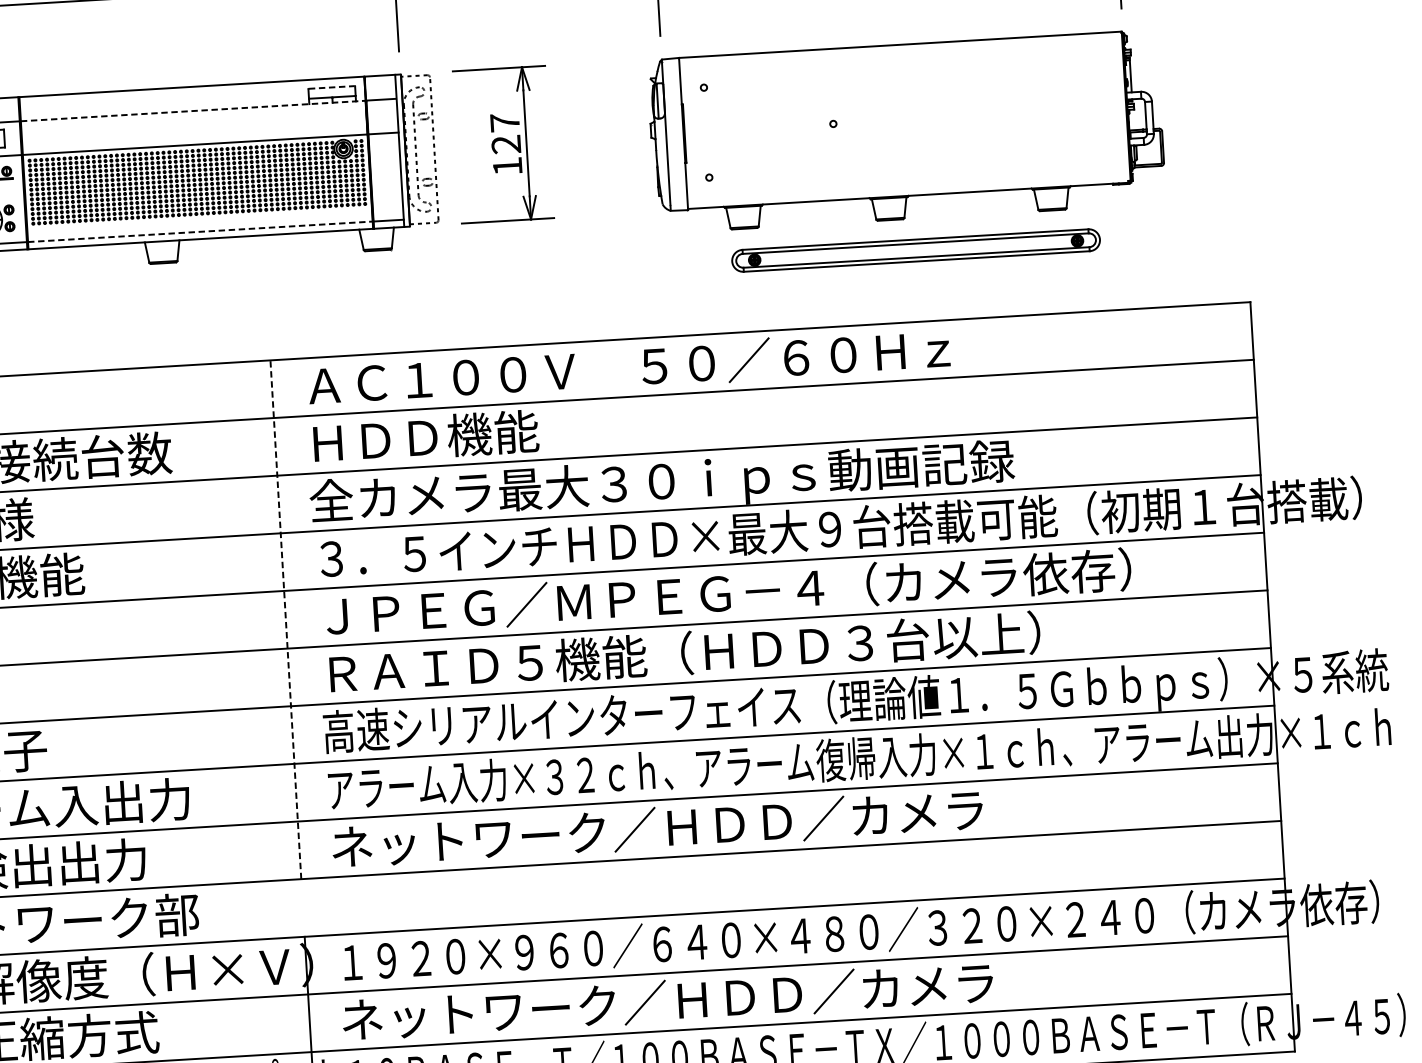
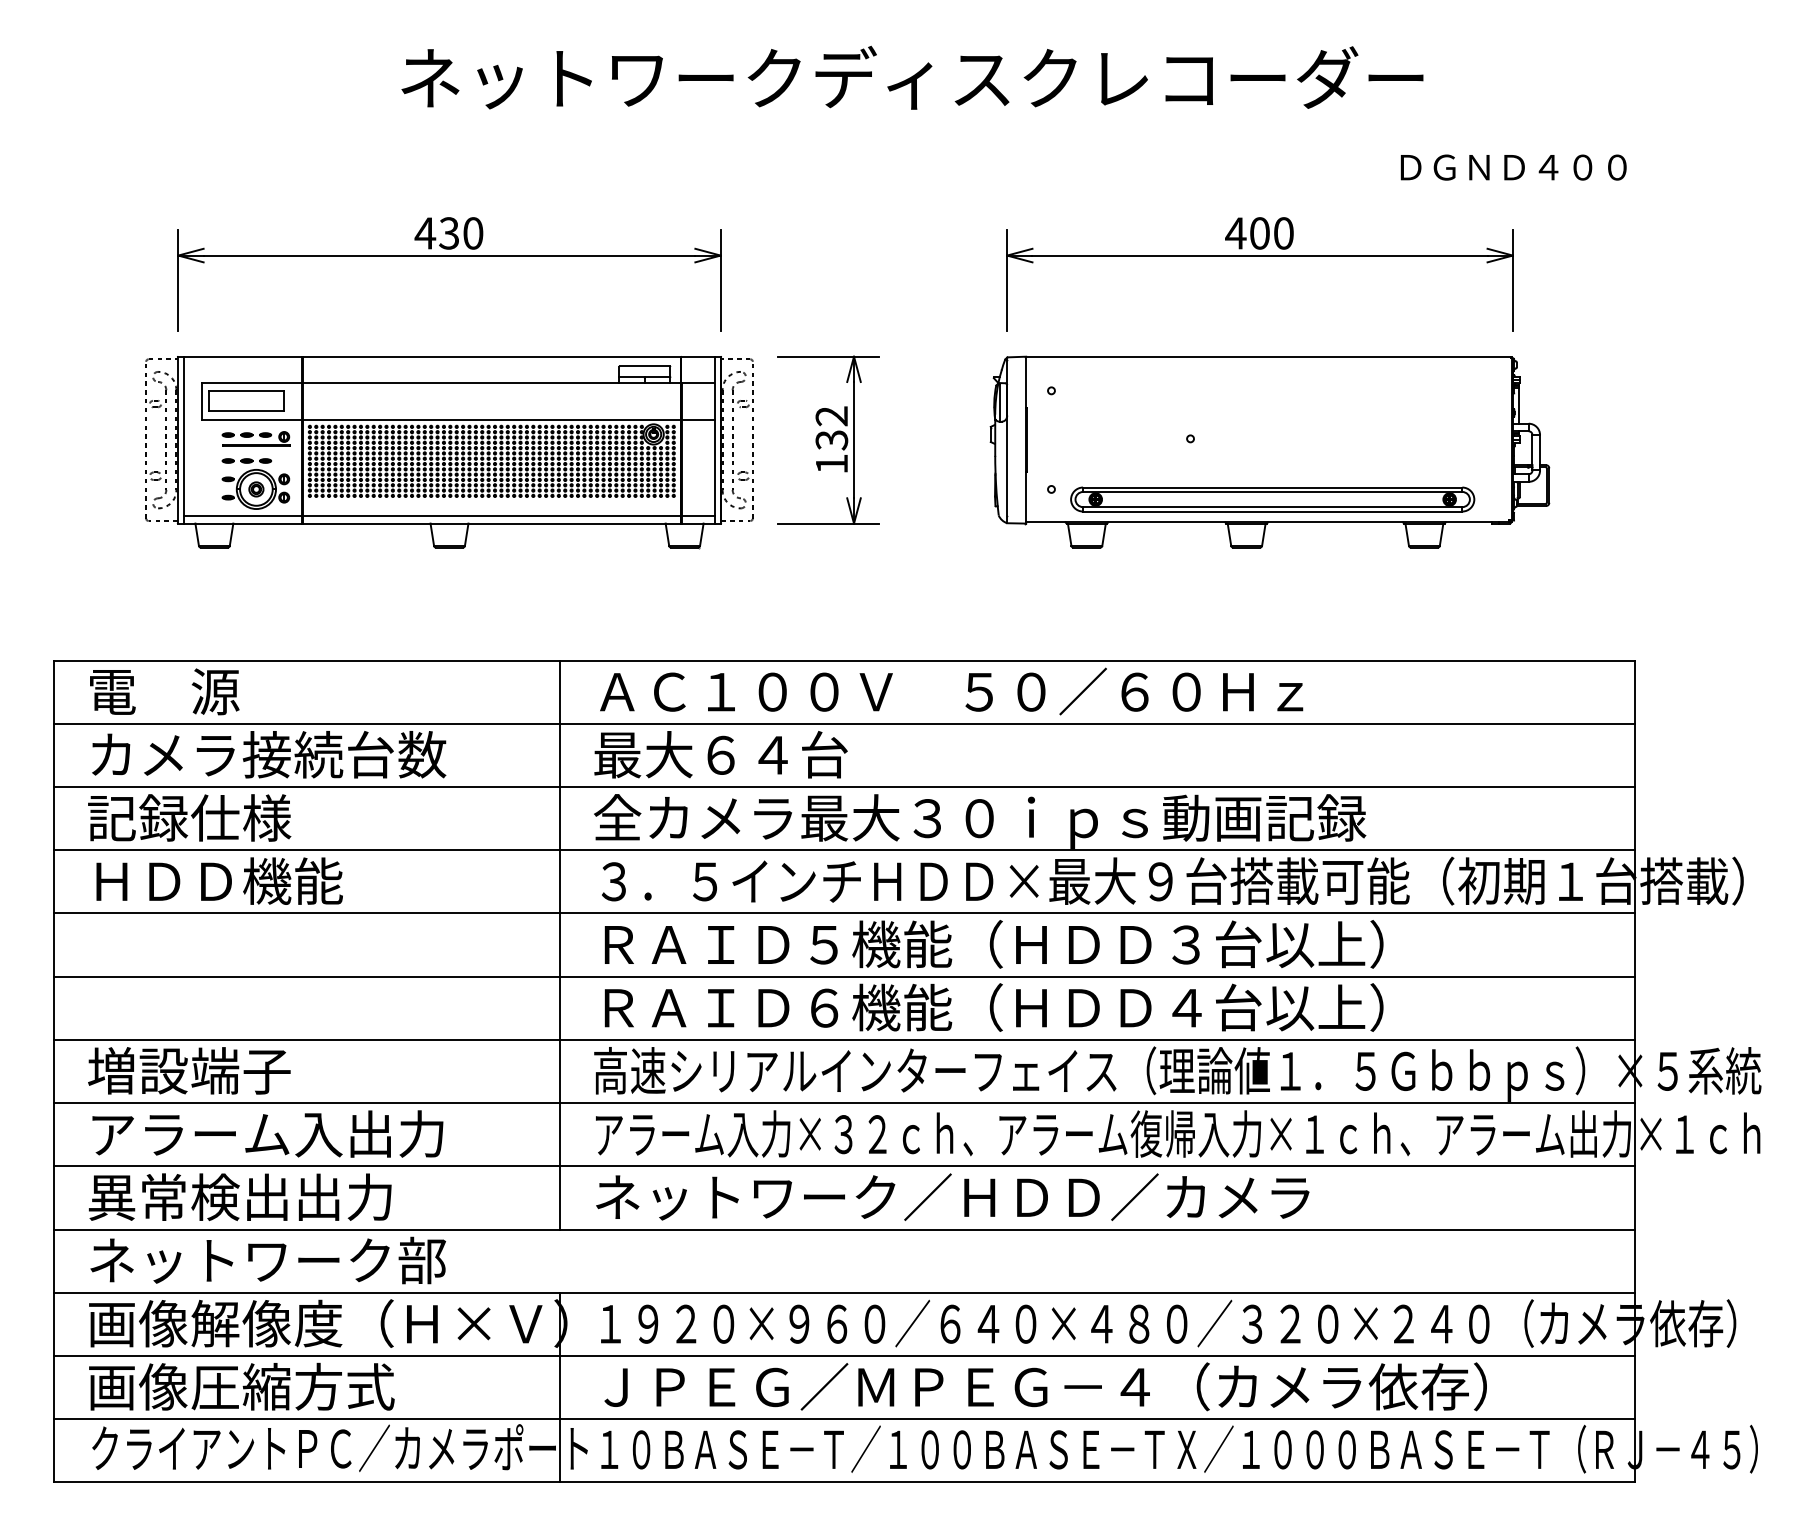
line: (332, 87) -> (645, 366), dashed -> solid
line: (192, 111) -> (491, 383), dashed -> solid
text: (505, 133) -> (831, 428), 127 -> 132
line: (200, 231) -> (491, 515), dashed -> solid
part: (915, 250) -> (1272, 499), moved
text: (422, 437) -> (721, 754), ＨＤＤ機能 -> 最大６４台
text: (728, 592) -> (1045, 944), ＪＰＥＧ／ＭＰＥＧ－４（カメラ依存） -> ＲＡＩＤ５機能（ＨＤＤ３台以上）
line: (286, 619) -> (560, 944), dashed -> solid
text: (695, 652) -> (1005, 1007), ＲＡＩＤ５機能（ＨＤＤ３台以上） -> ＲＡＩＤ６機能（ＨＤＤ４台以上）
text: (748, 996) -> (1041, 1386), ネットワーク／ＨＤＤ／カメラ -> ＪＰＥＧ／ＭＰＥＧ－４（カメラ依存）

